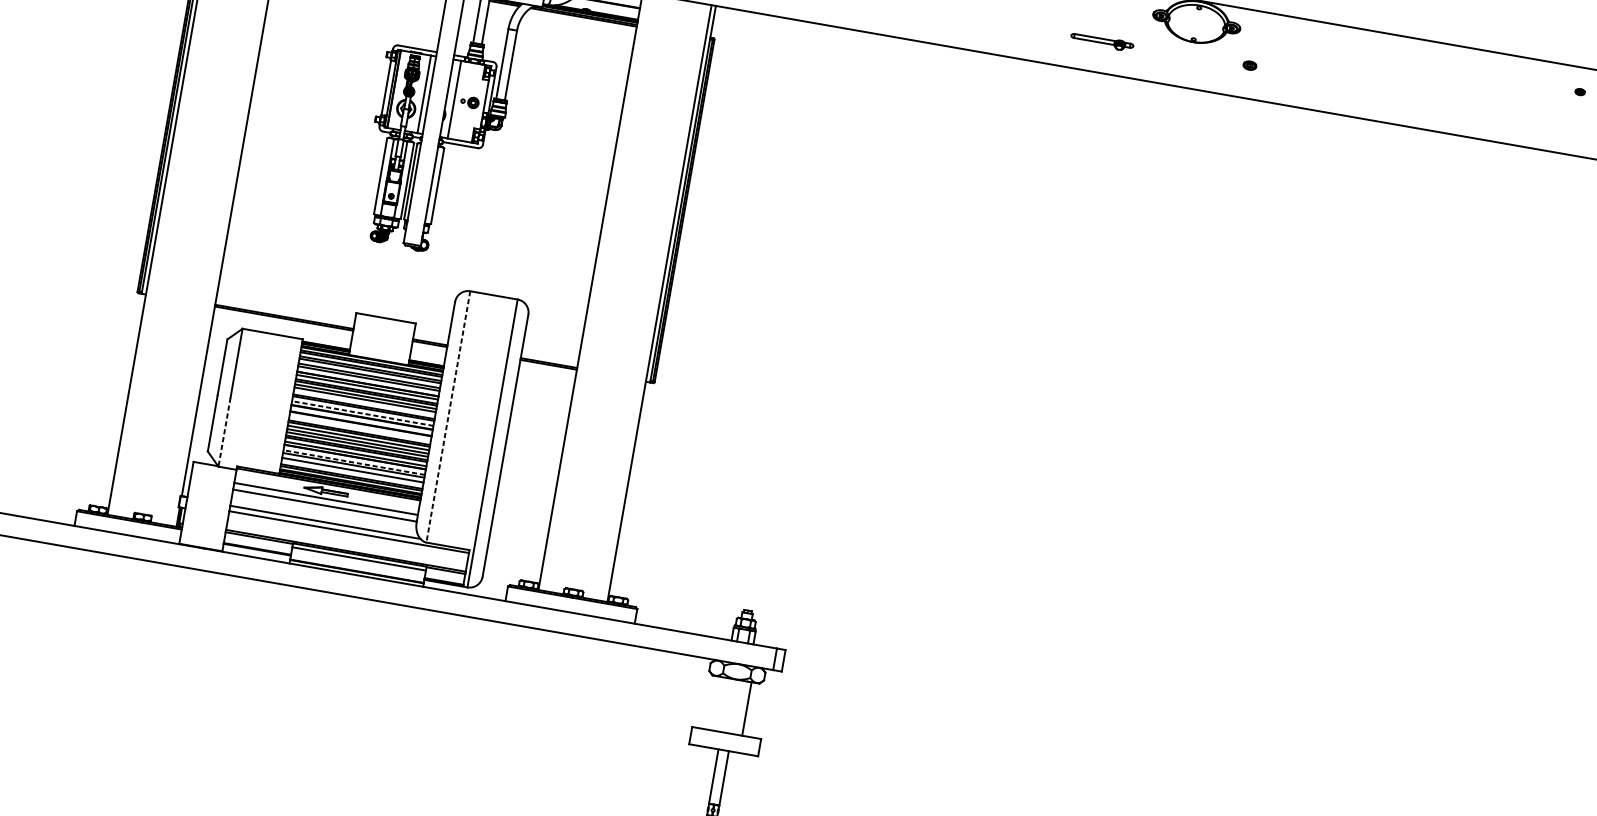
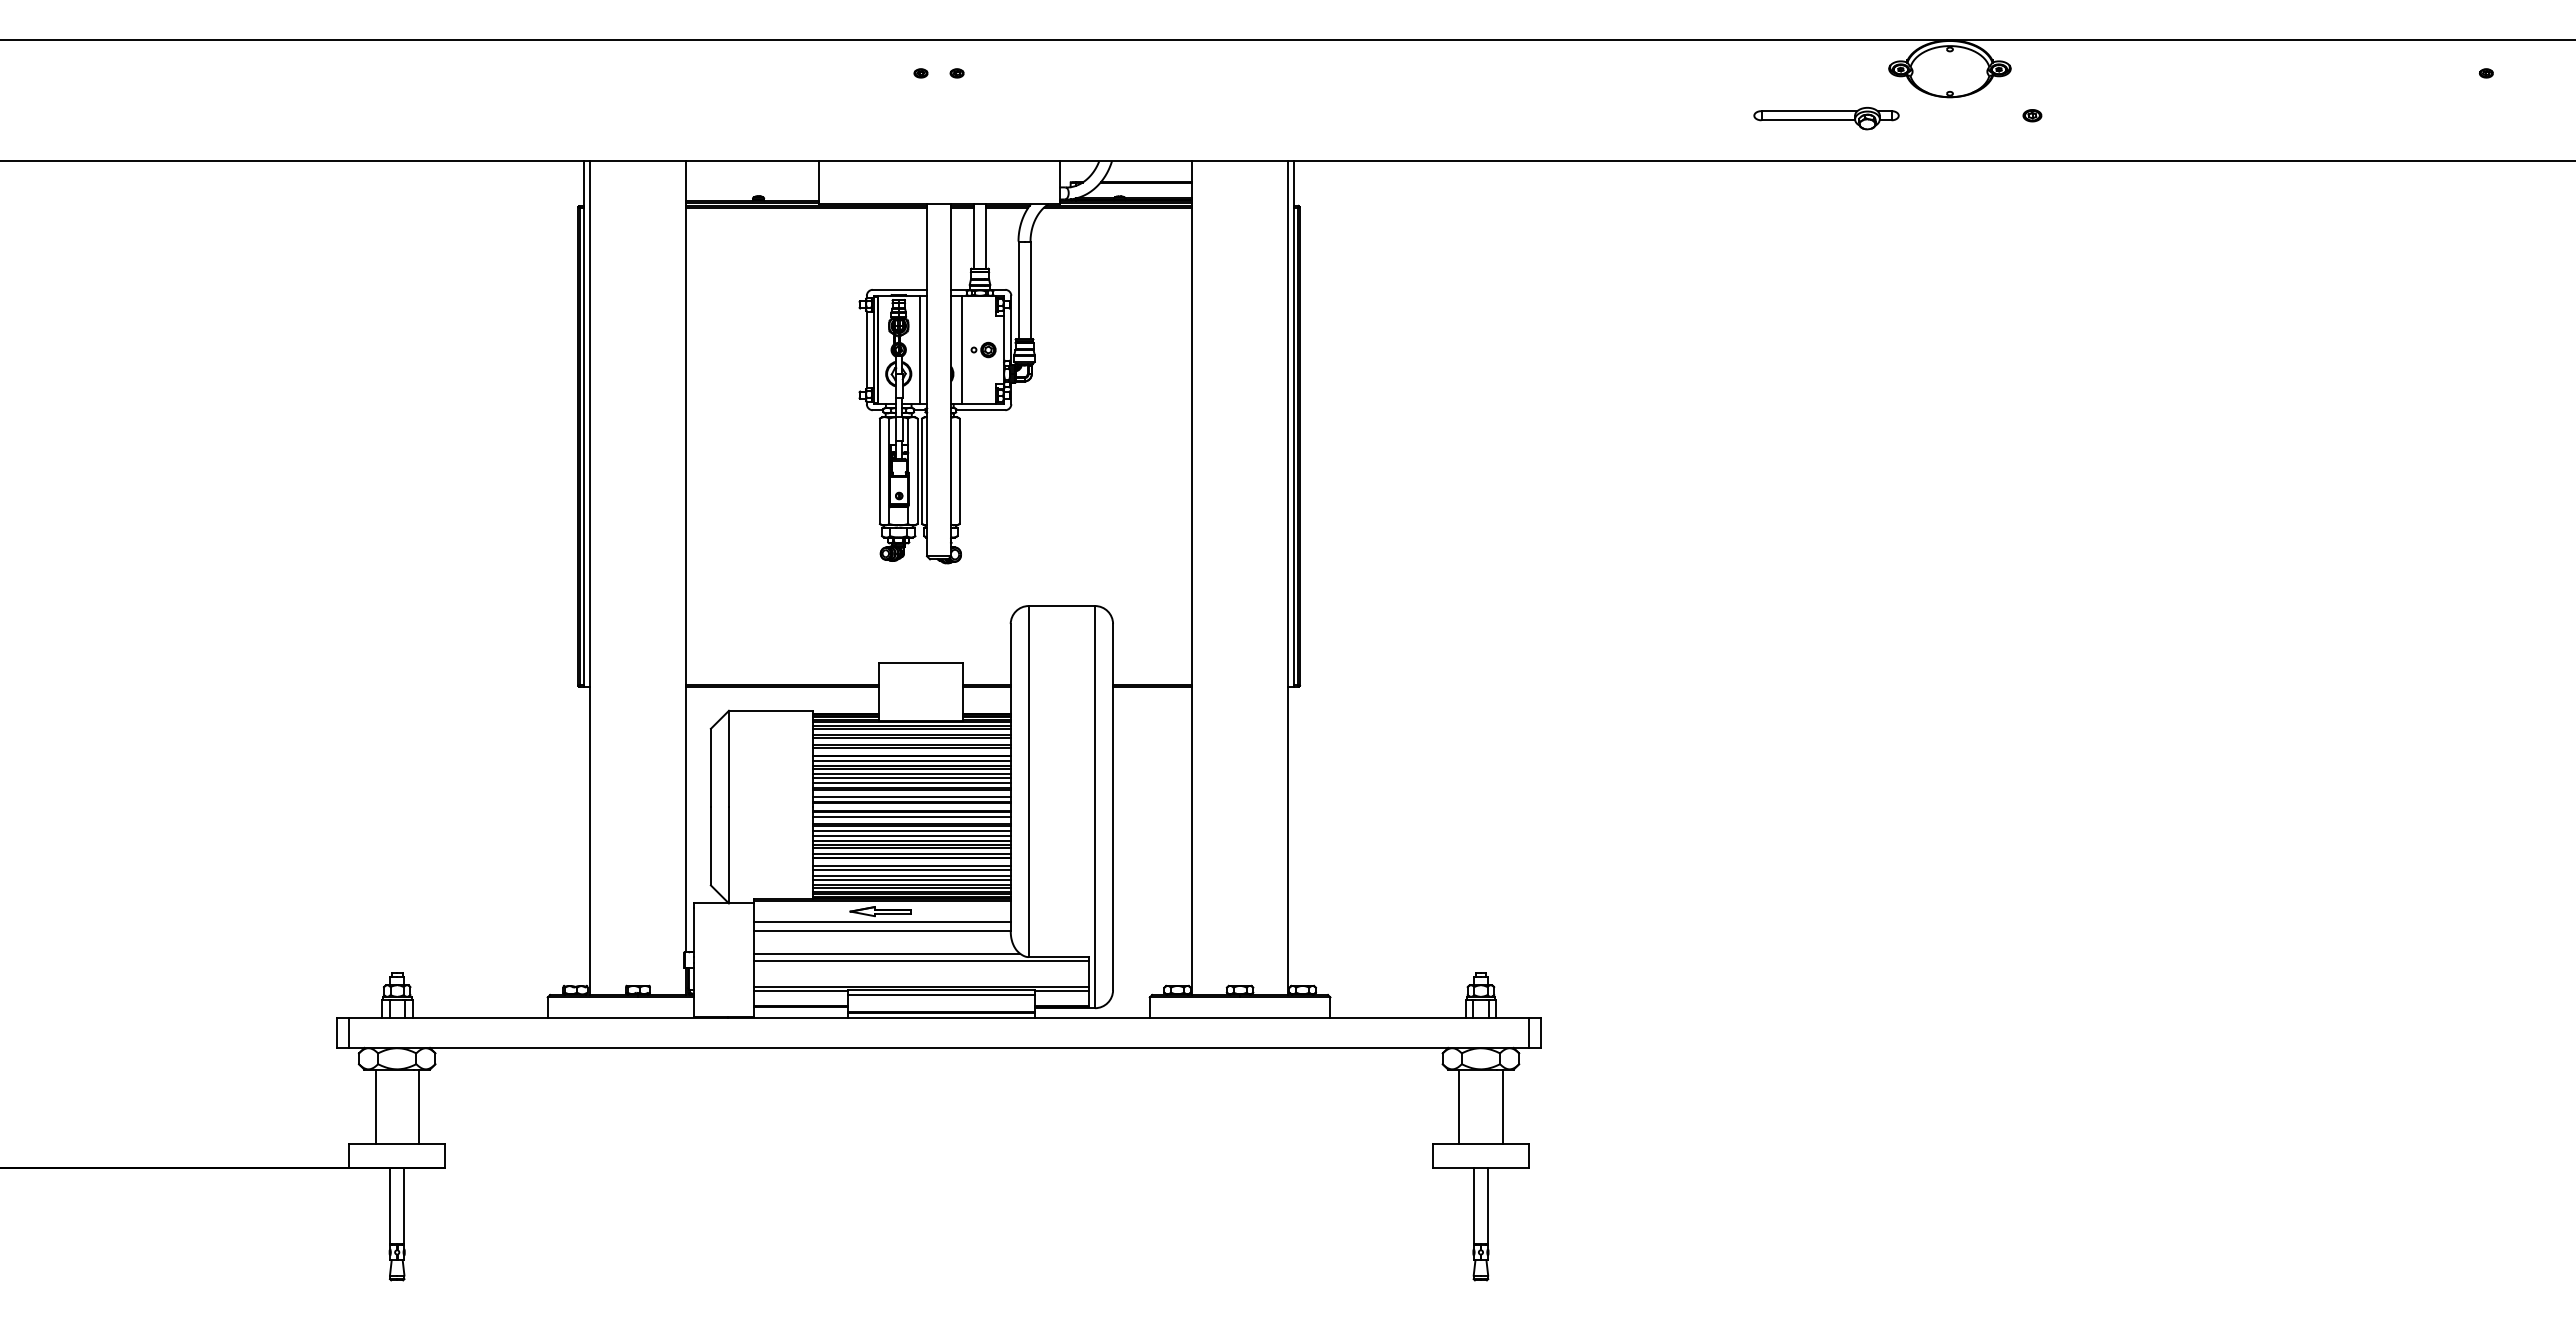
part: (1102, 41) -> (1826, 118), size x1.67
line: (364, 402) -> (911, 782), added
line: (362, 413) -> (911, 797), dashed -> solid
line: (448, 416) -> (1028, 781), dashed -> solid
line: (360, 427) -> (911, 816), added
line: (224, 432) -> (728, 855), dashed -> solid
line: (353, 462) -> (911, 865), dashed -> solid
line: (352, 472) -> (911, 879), added
line: (716, 703) -> (1459, 1106), added

